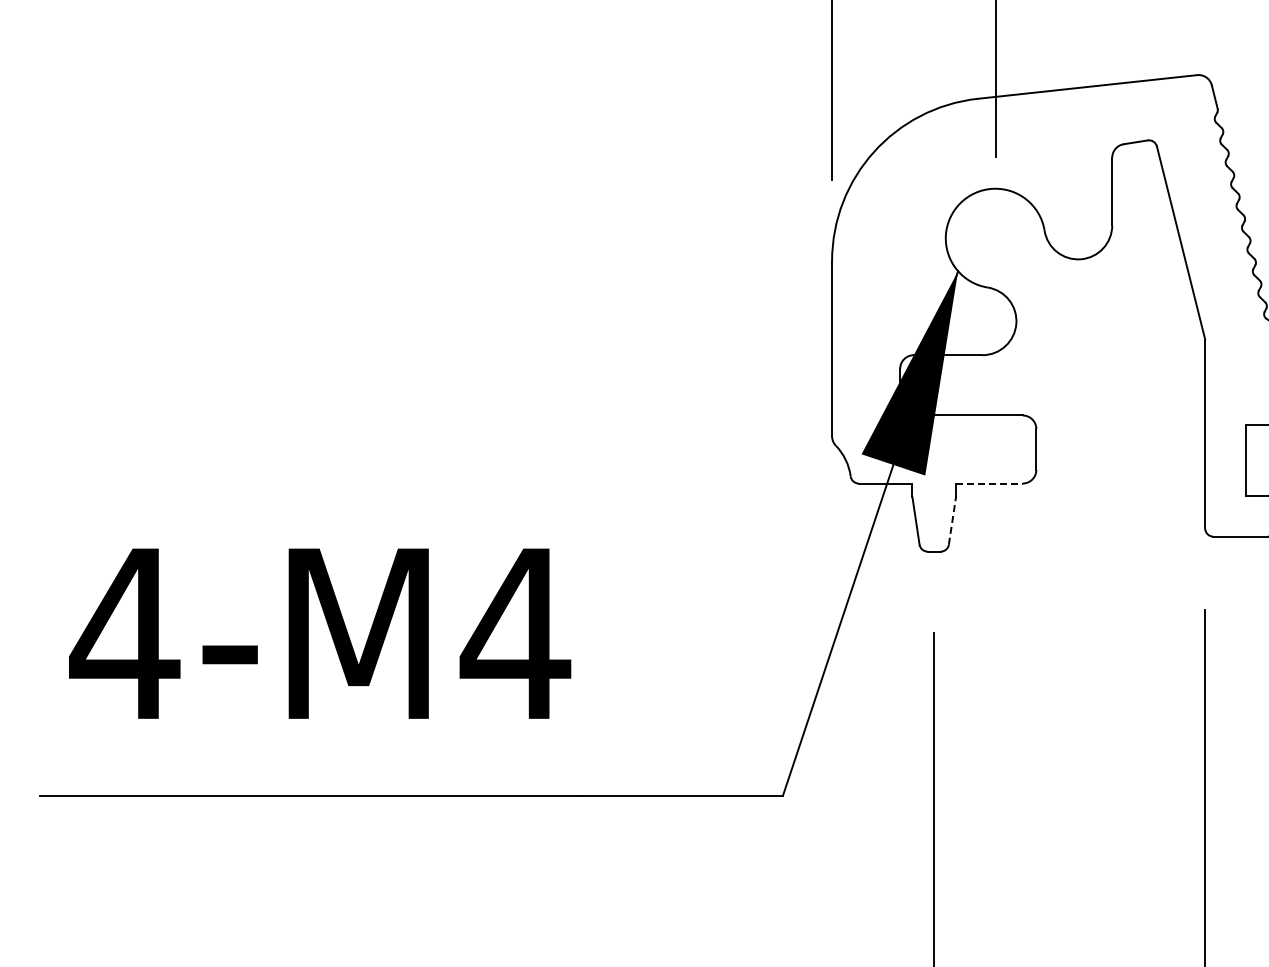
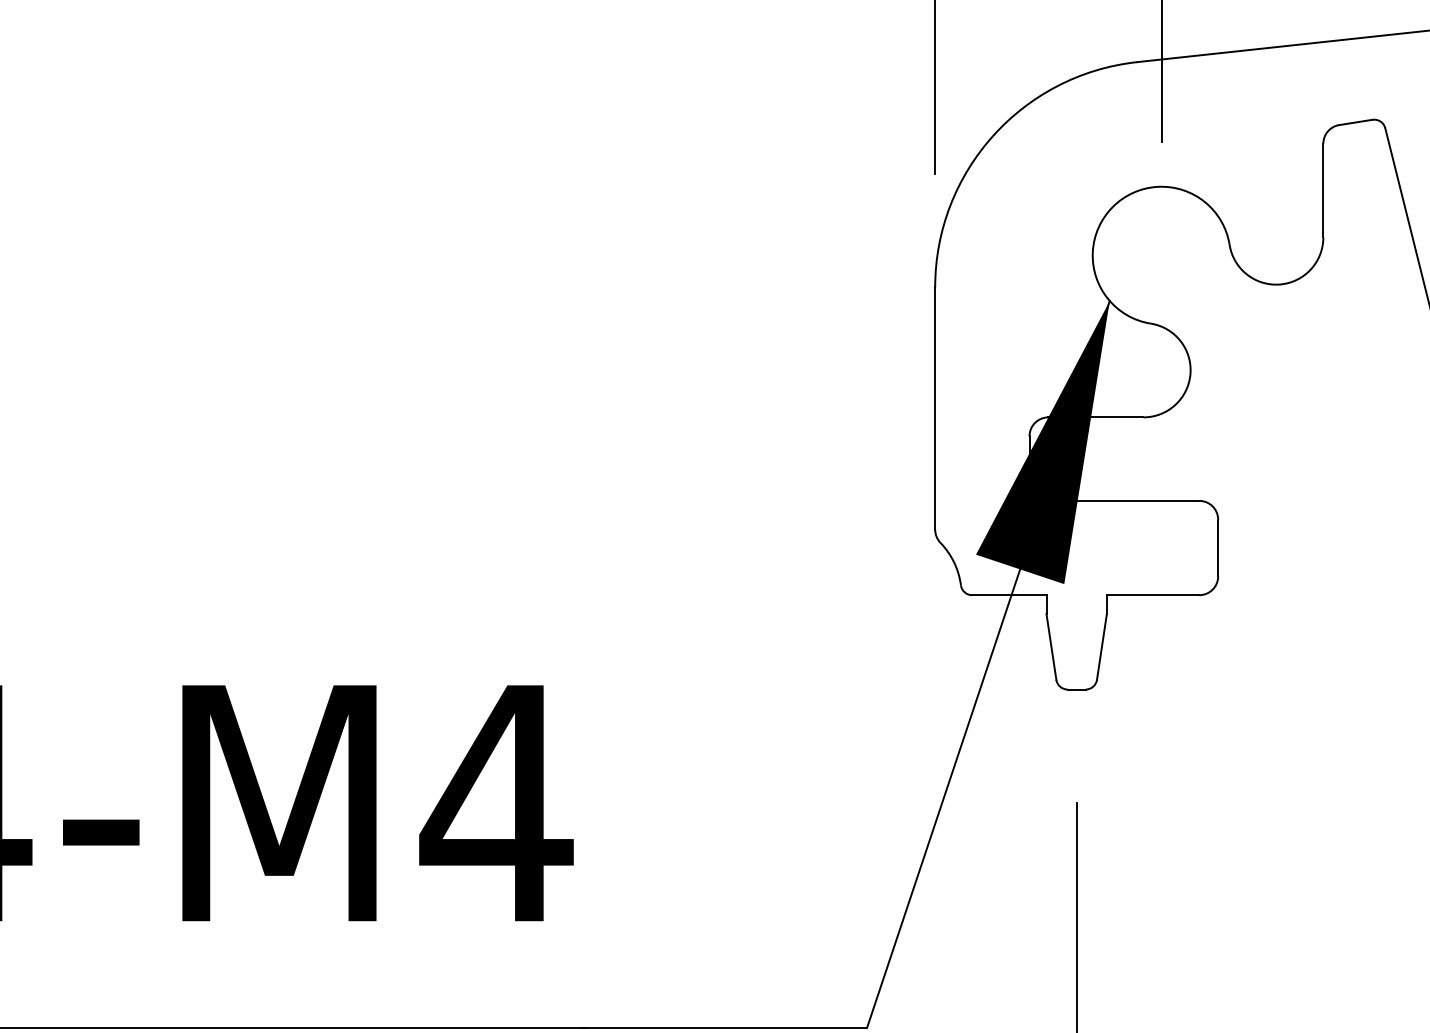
line: (989, 483) -> (1153, 595), dashed -> solid
line: (952, 520) -> (1102, 646), dashed -> solid

